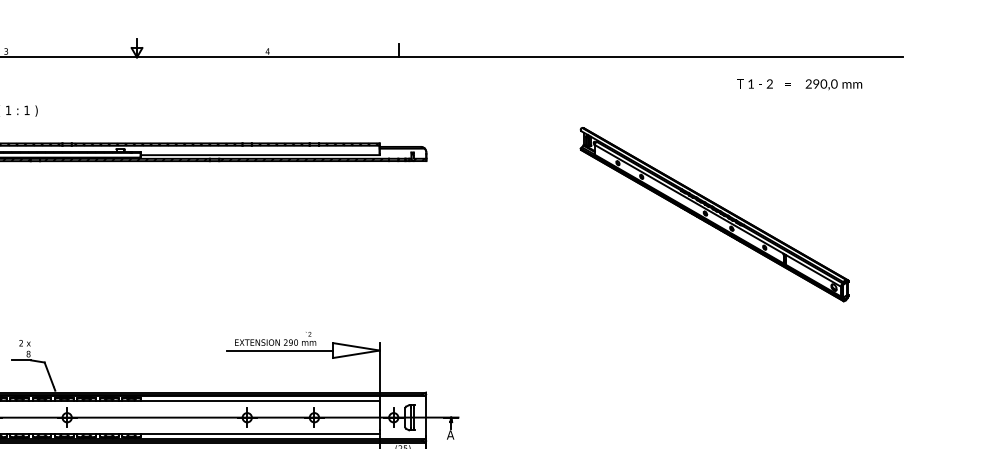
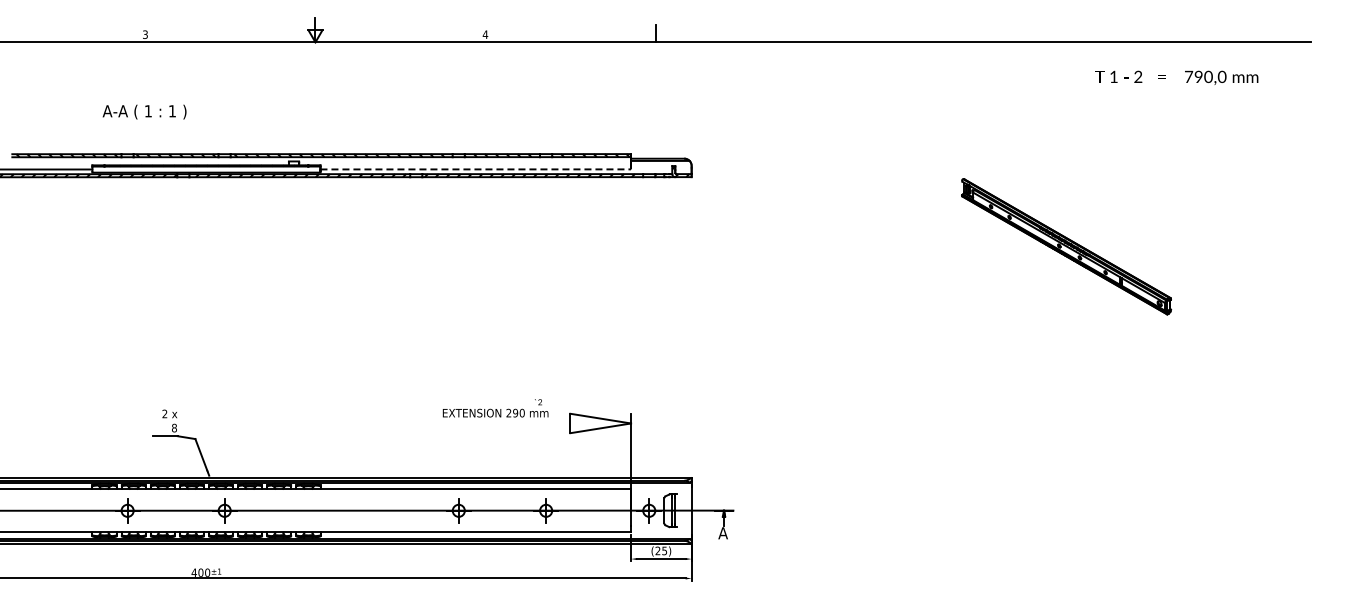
text: (808, 83) -> (1188, 76), 290,0 -> 790,0
line: (260, 155) -> (476, 169), solid -> dashed
part: (714, 214) -> (1066, 246), size x0.6
line: (280, 350) -> (501, 423), removed

